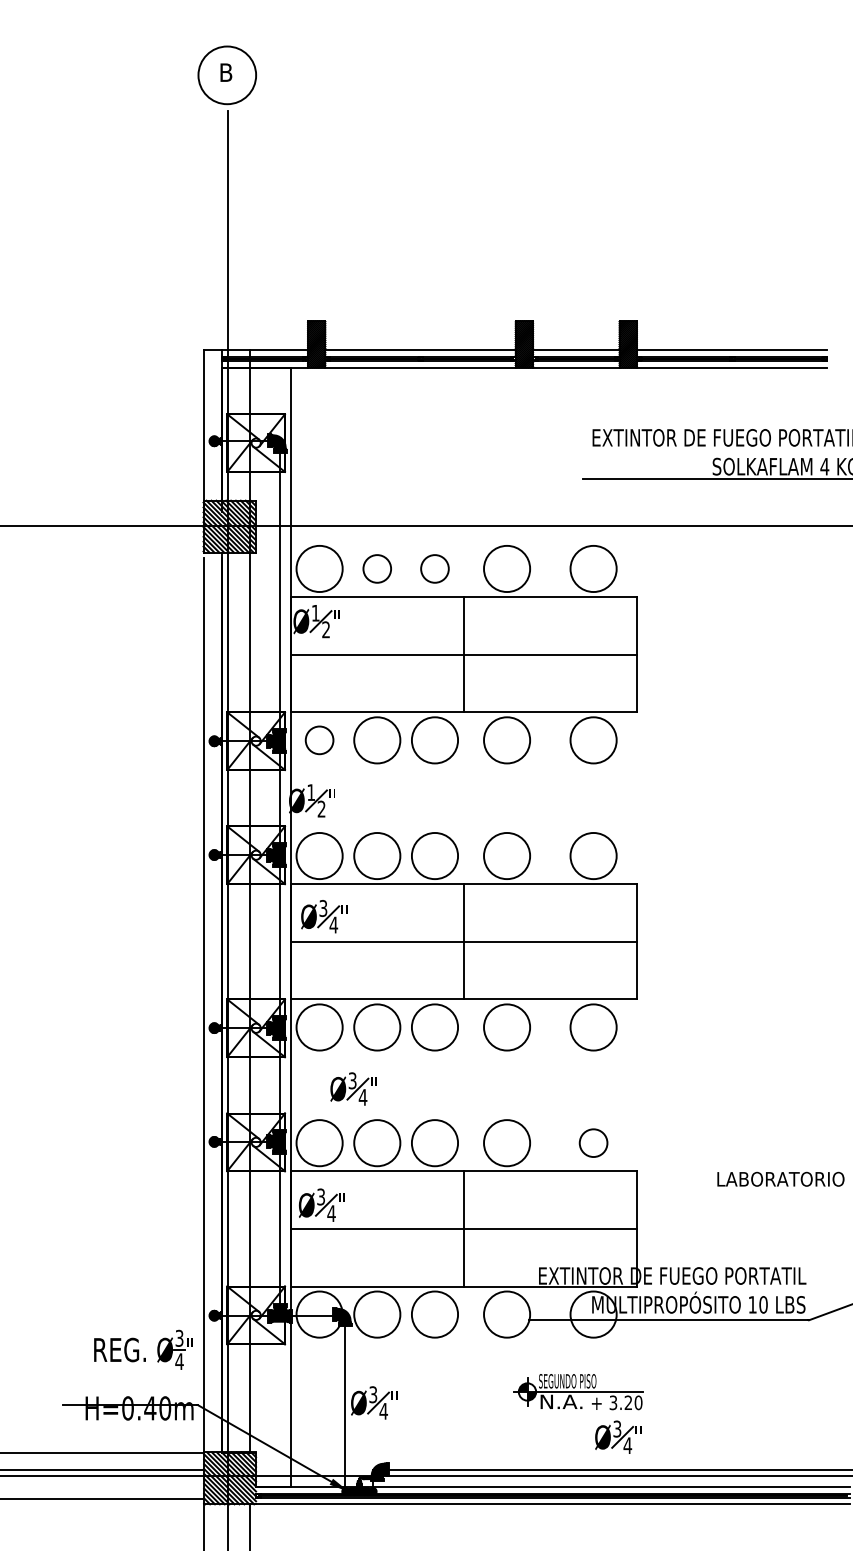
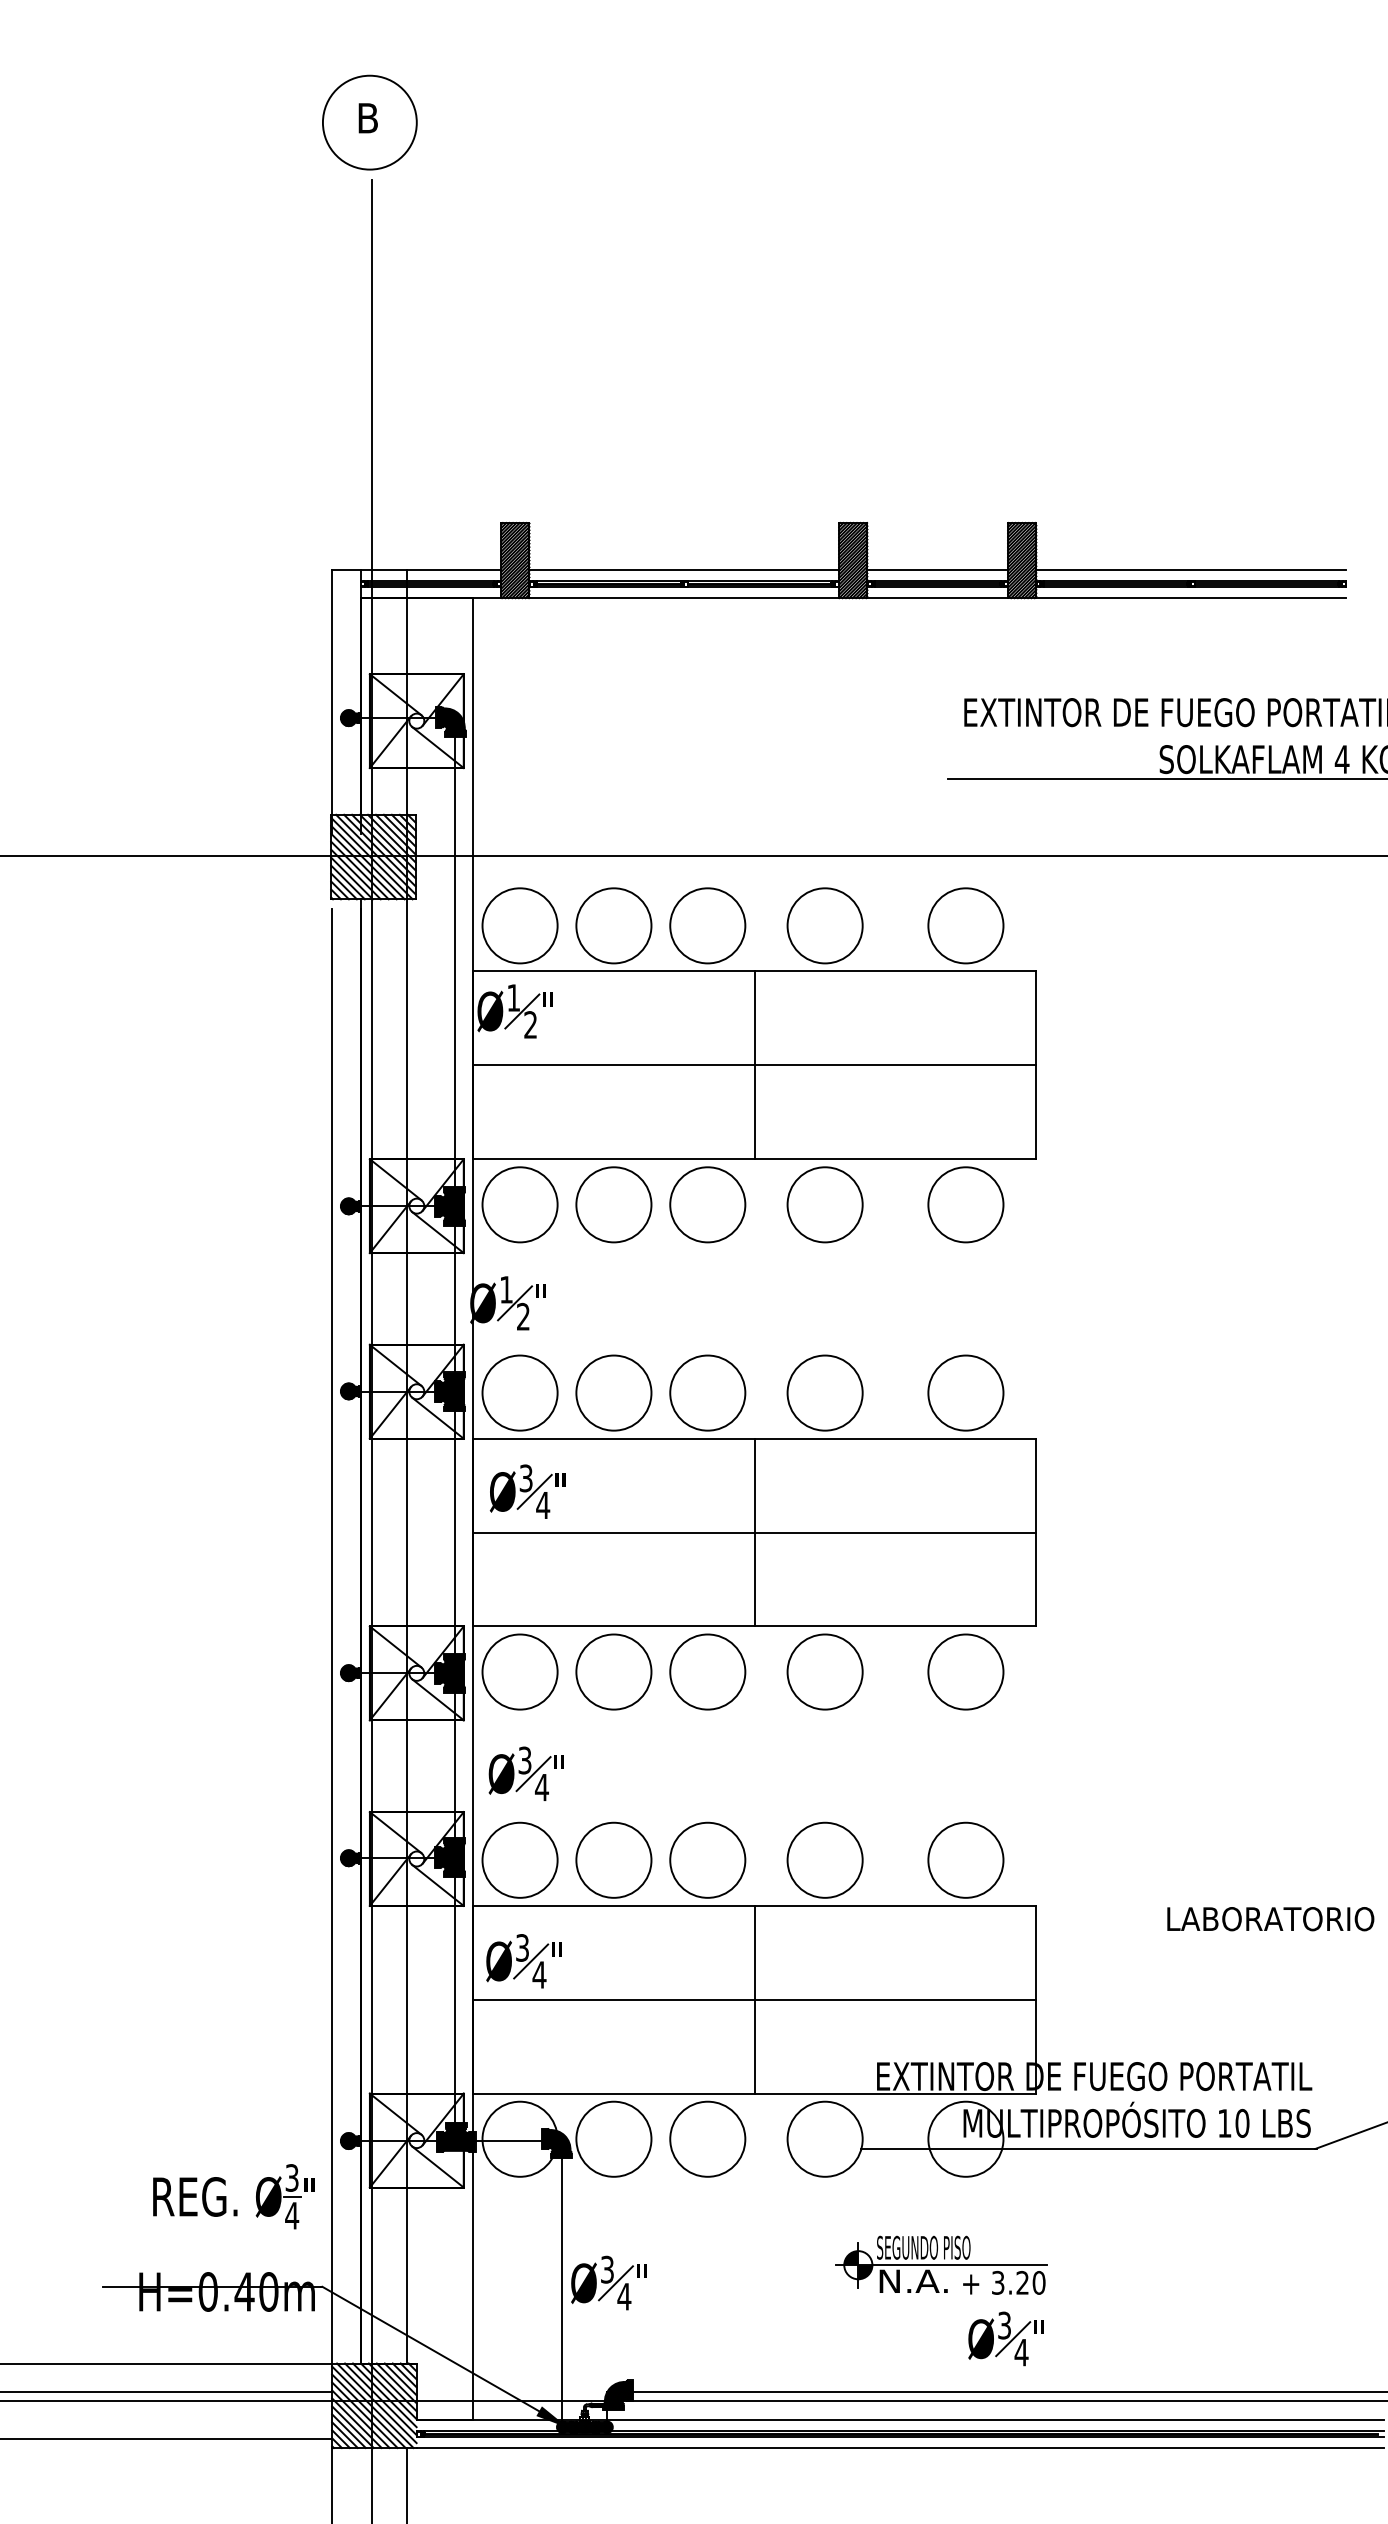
circle: (377, 568) -> (614, 925), size x1.67
circle: (434, 568) -> (707, 925), size x1.67
circle: (319, 740) -> (519, 1205), size x1.67
part: (353, 1088) -> (526, 1772), moved
circle: (593, 1143) -> (965, 1860), size x1.67

